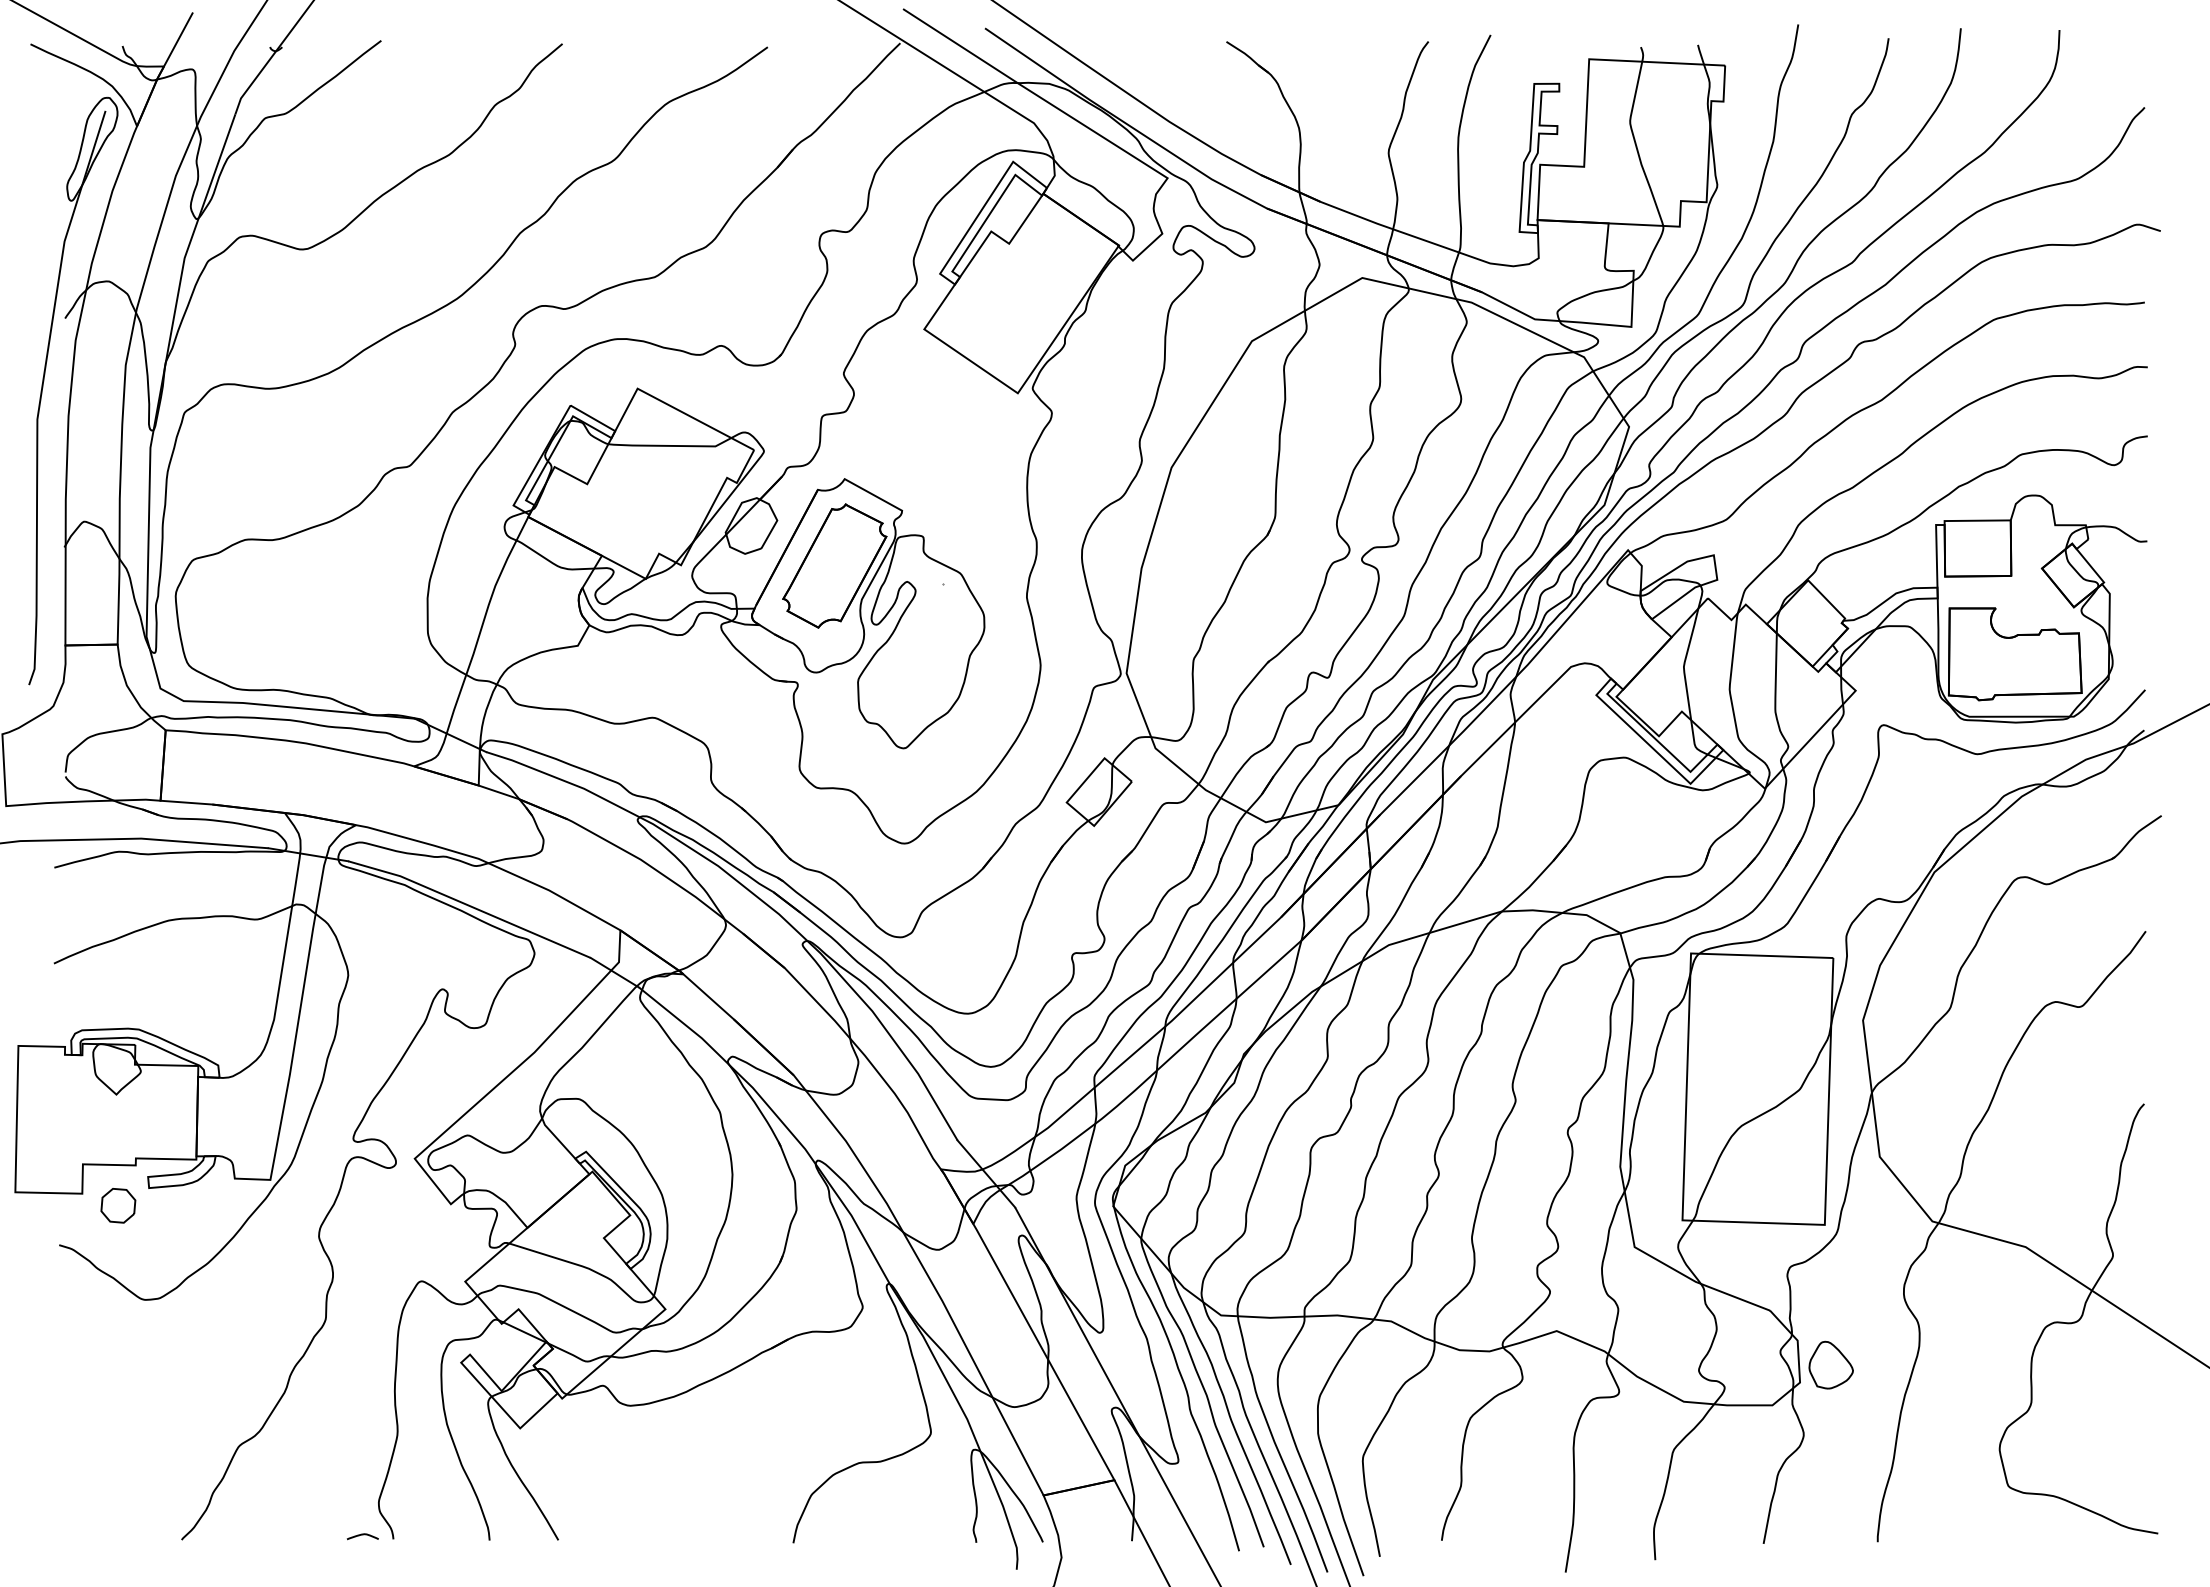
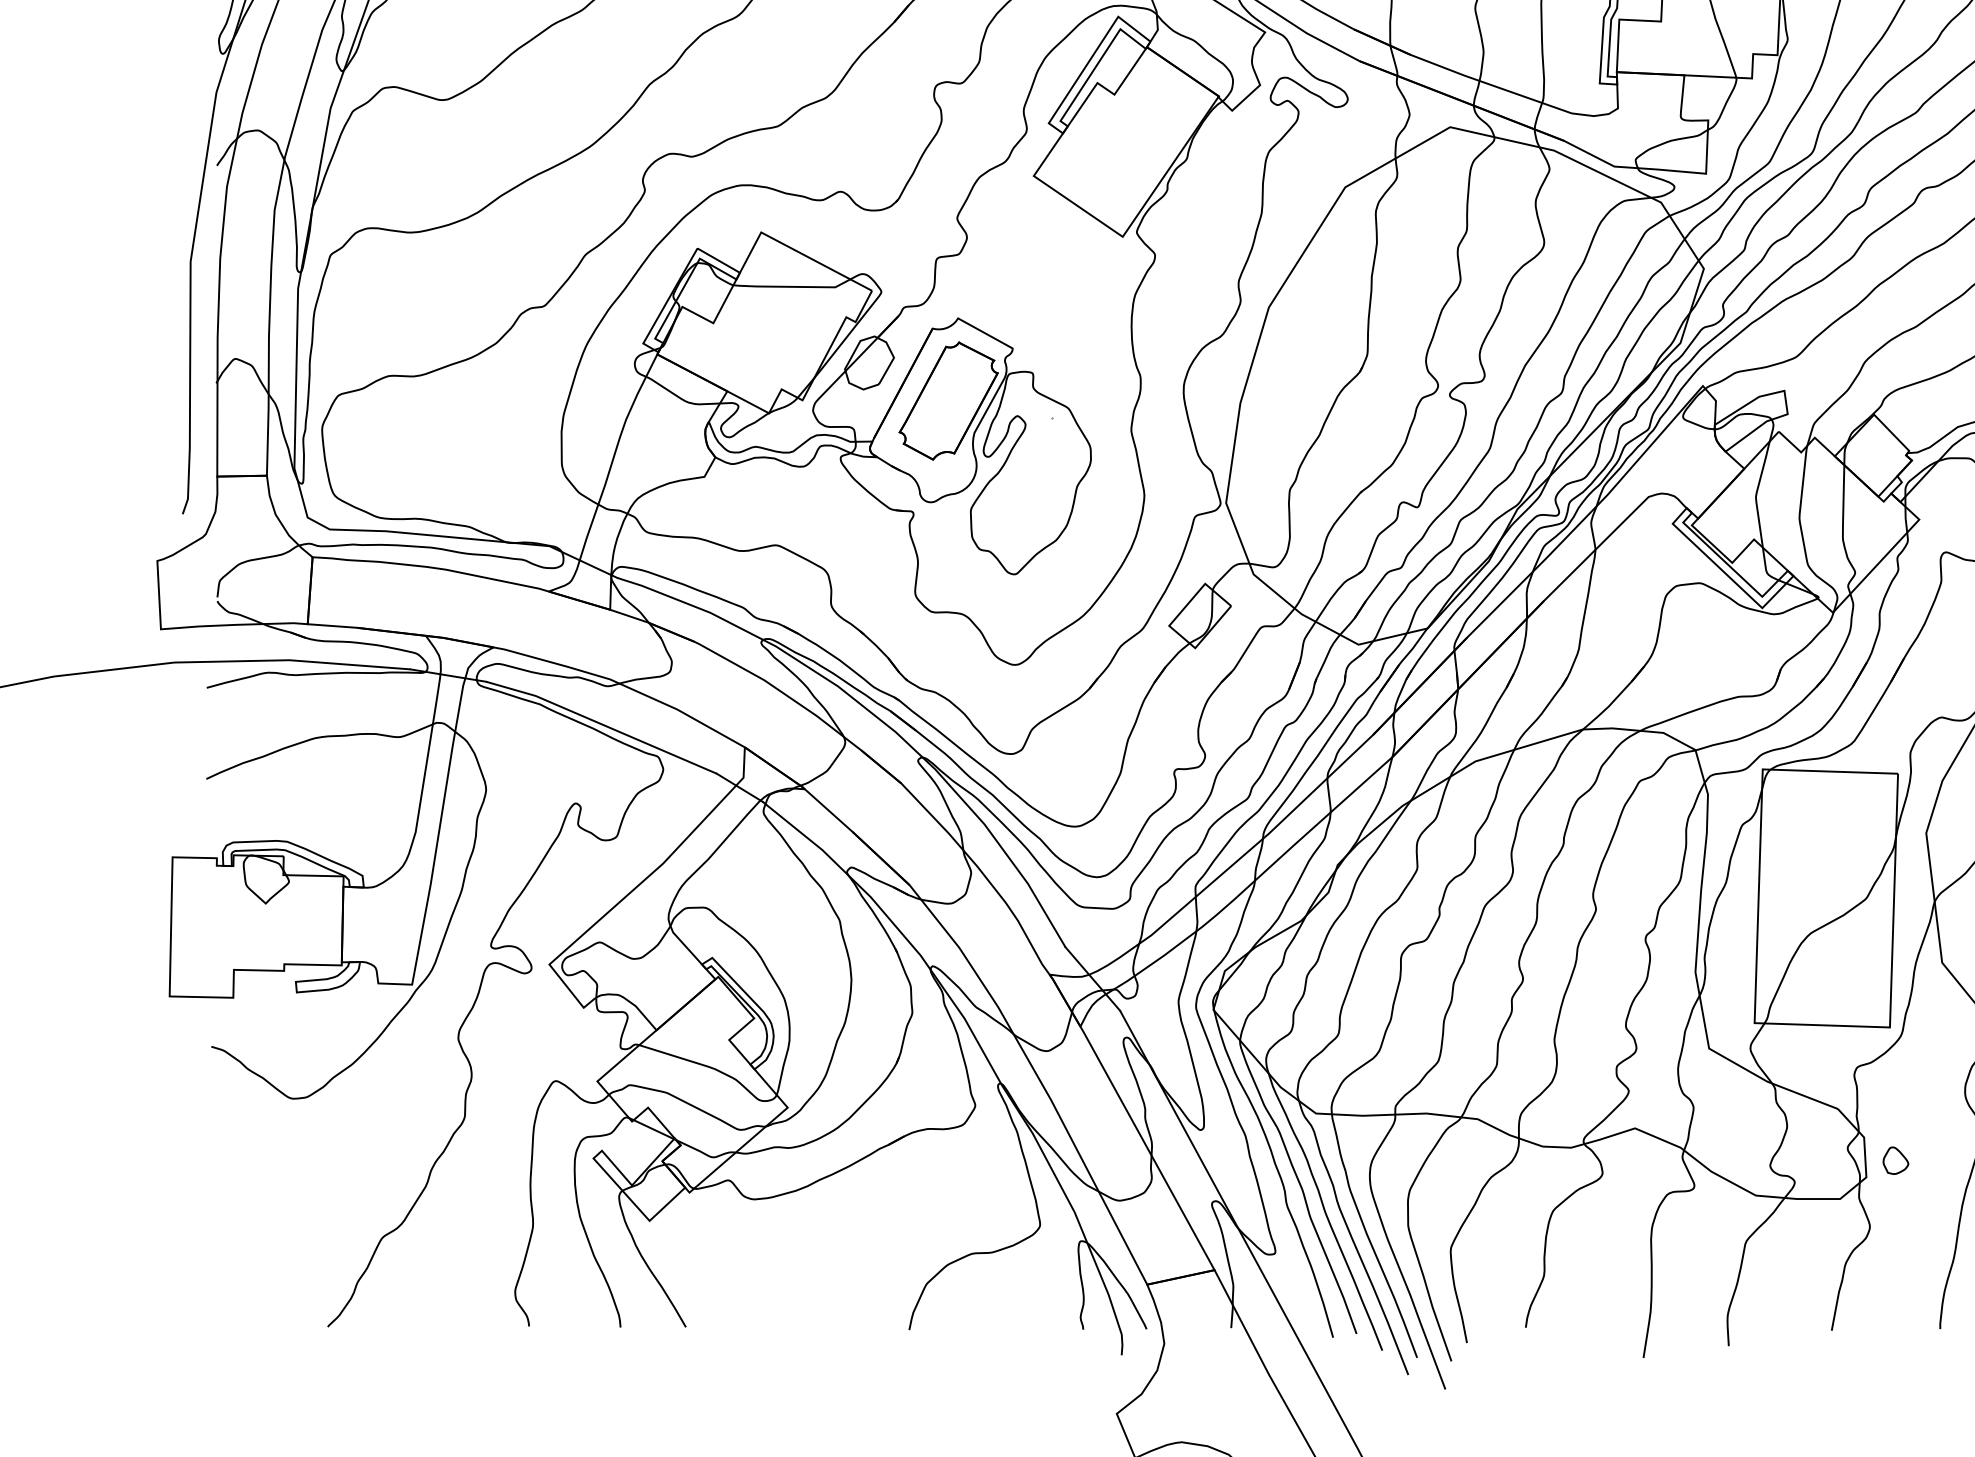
part: (118, 1205) -> (267, 1009), removed
part: (1830, 1364) -> (1895, 1160), size x0.6
curve: (362, 1535) -> (499, 1322), removed

